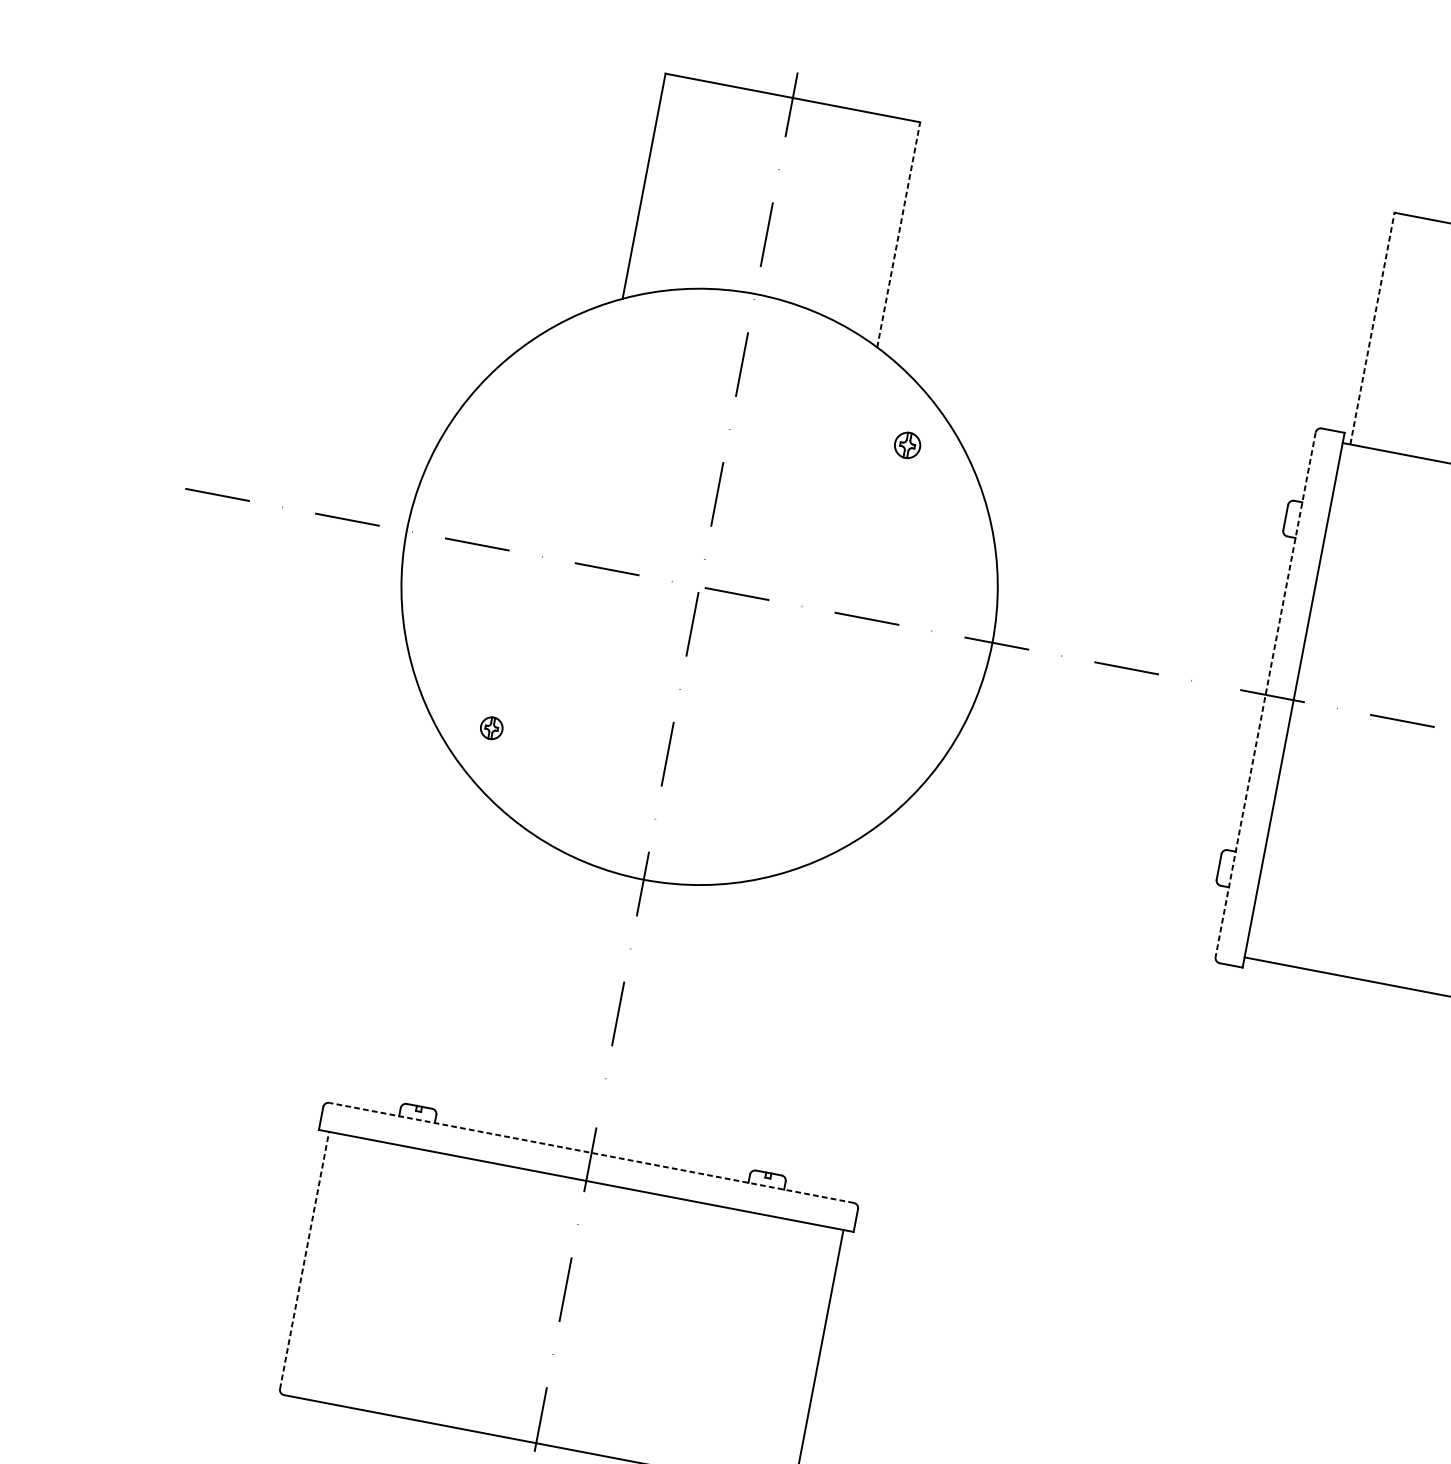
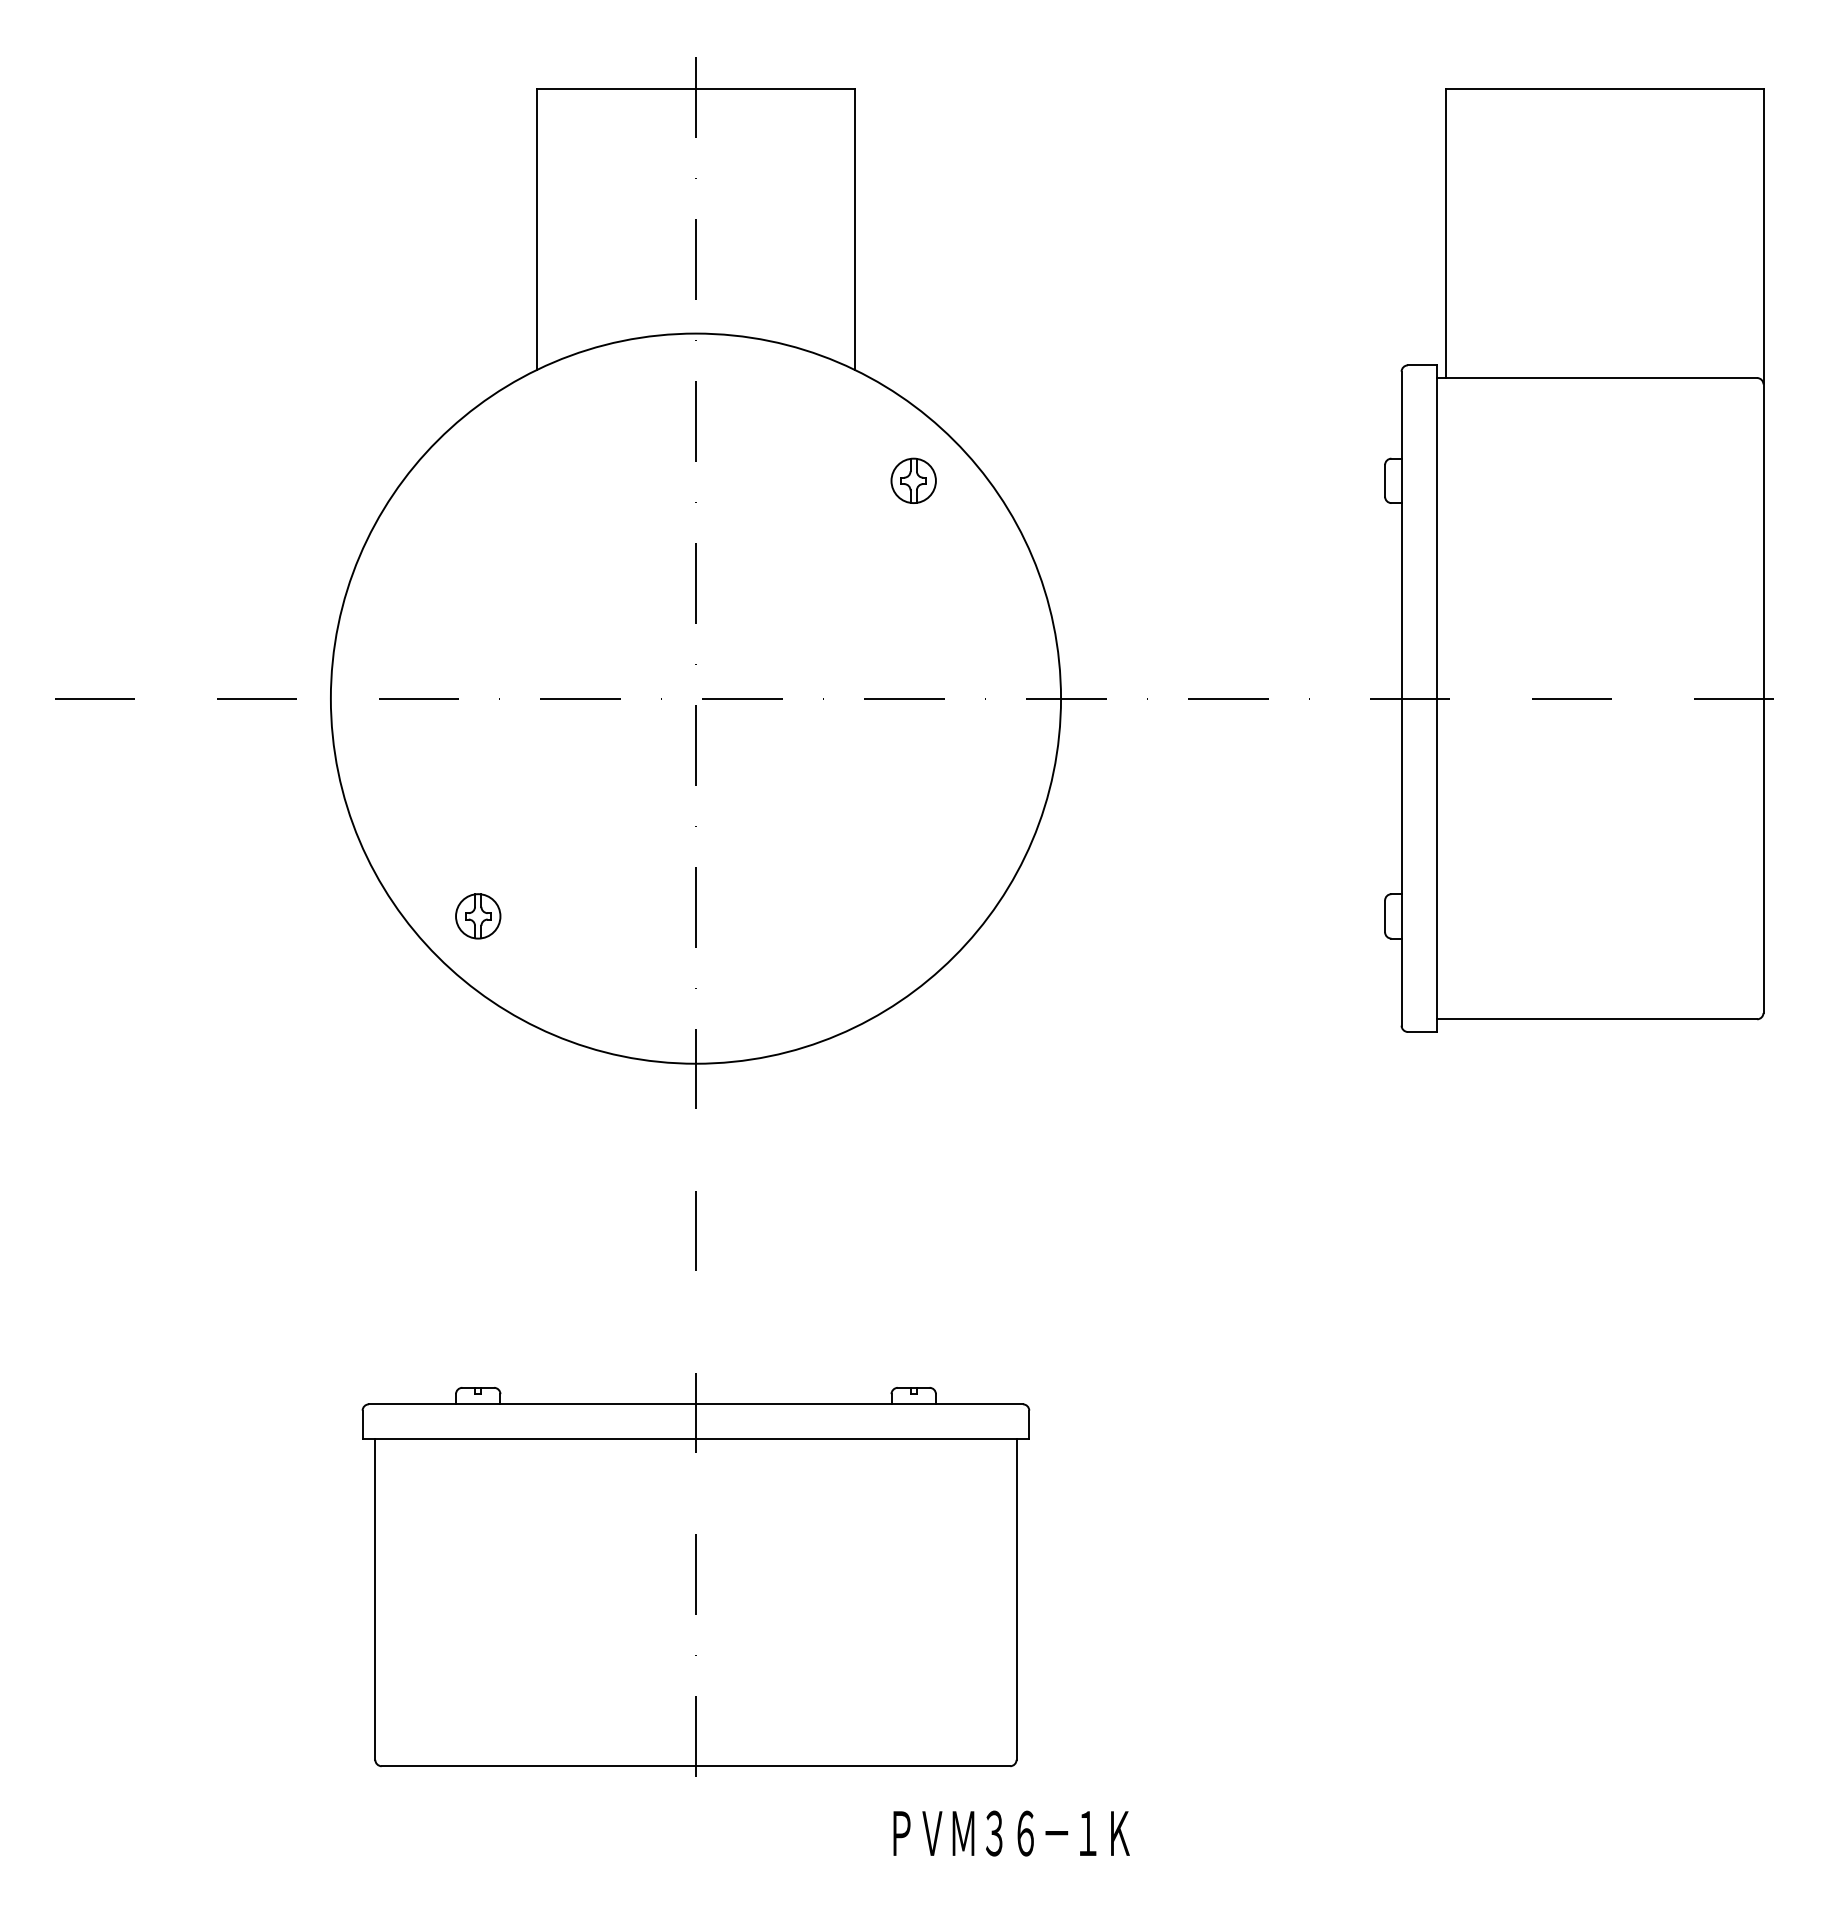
line: (898, 234) -> (854, 229), dashed -> solid
line: (1372, 328) -> (1446, 233), dashed -> solid
part: (907, 445) -> (913, 480), size x1.43
line: (1265, 694) -> (1401, 698), dashed -> solid
part: (491, 728) -> (478, 916), size x1.67
line: (591, 1152) -> (695, 1404), dashed -> solid
line: (304, 1260) -> (375, 1599), dashed -> solid

